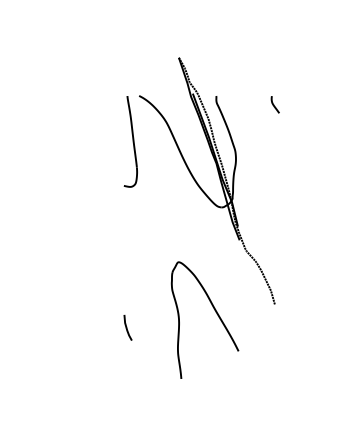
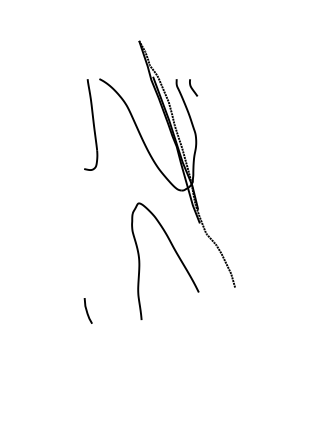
curve: (274, 104) -> (192, 87), moved
part: (216, 314) -> (176, 255), moved

